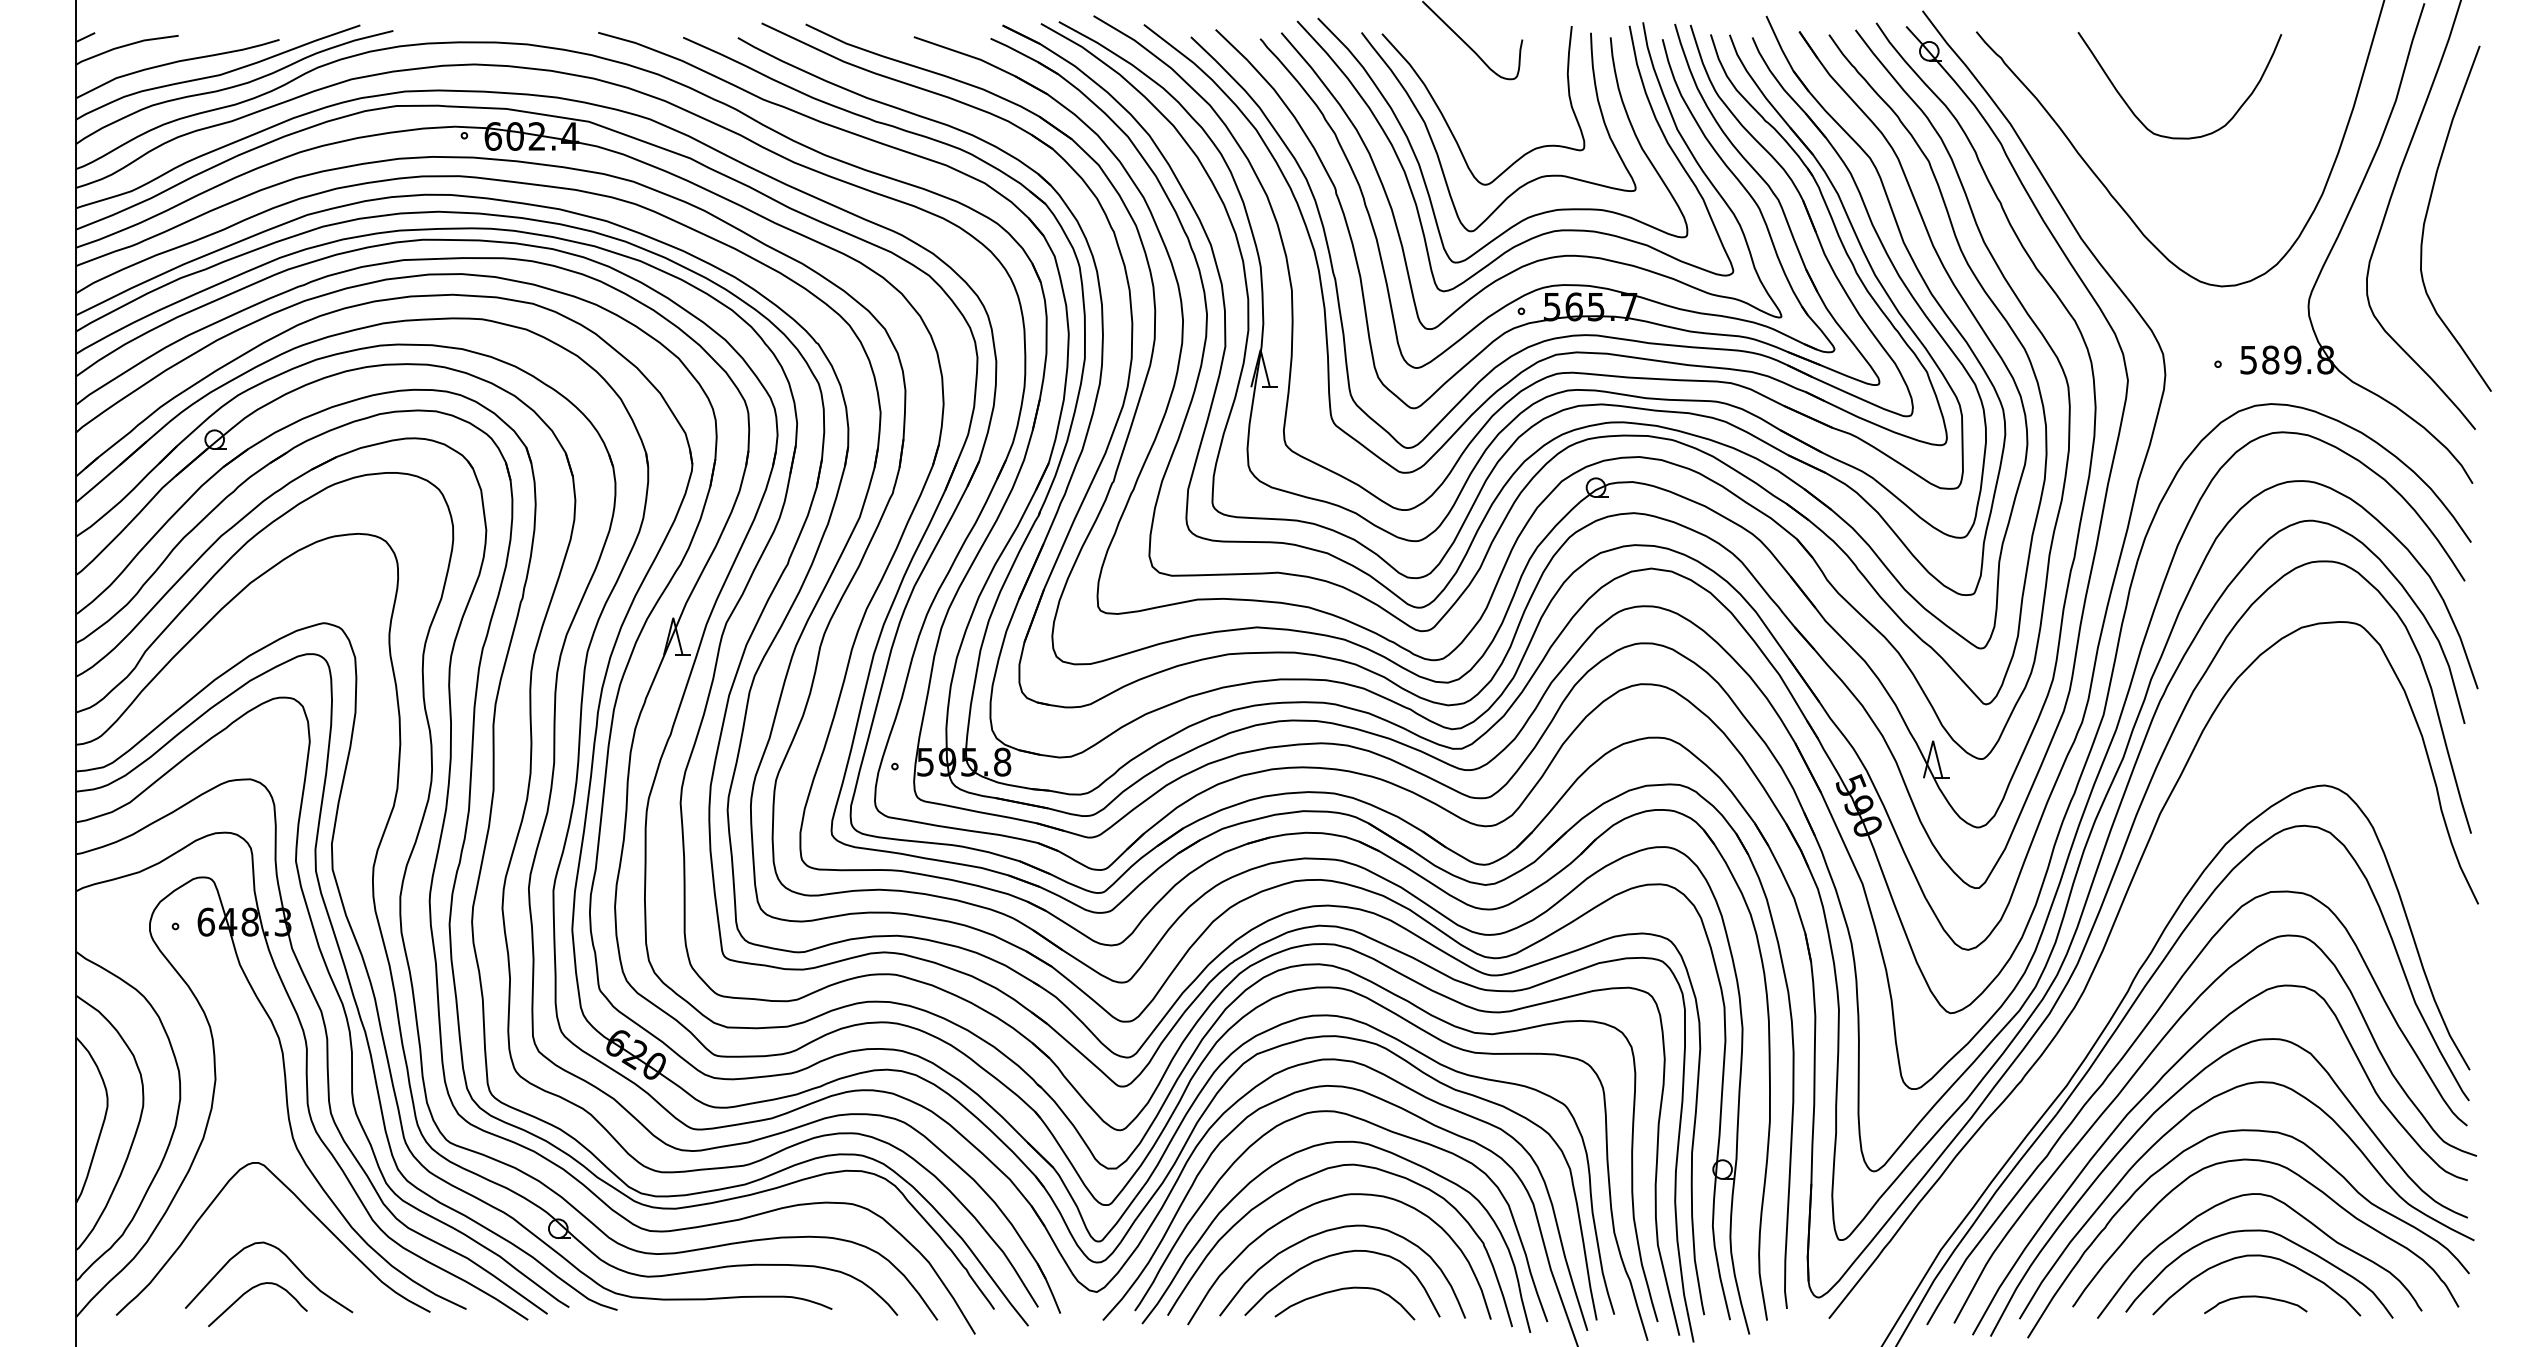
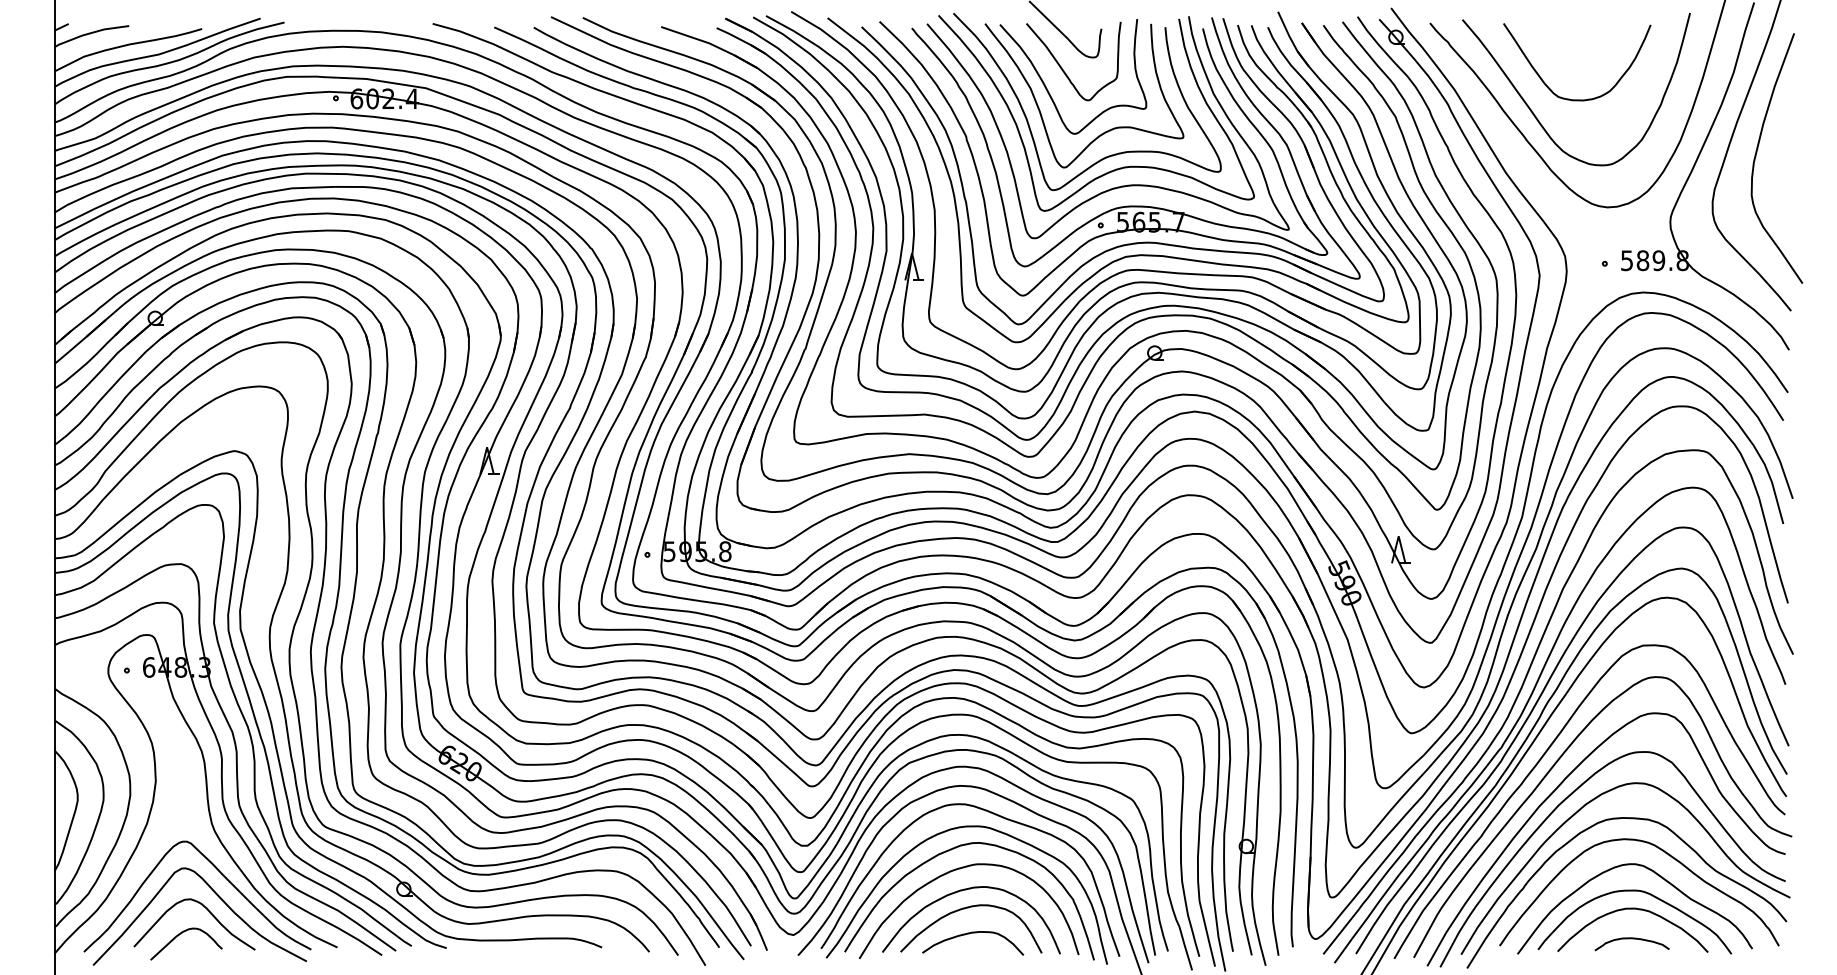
curve: (1469, 95) -> (1063, 69), added
curve: (2126, 165) -> (1538, 119), added
part: (2121, 977) -> (1535, 707), added
curve: (304, 1242) -> (220, 899), added

